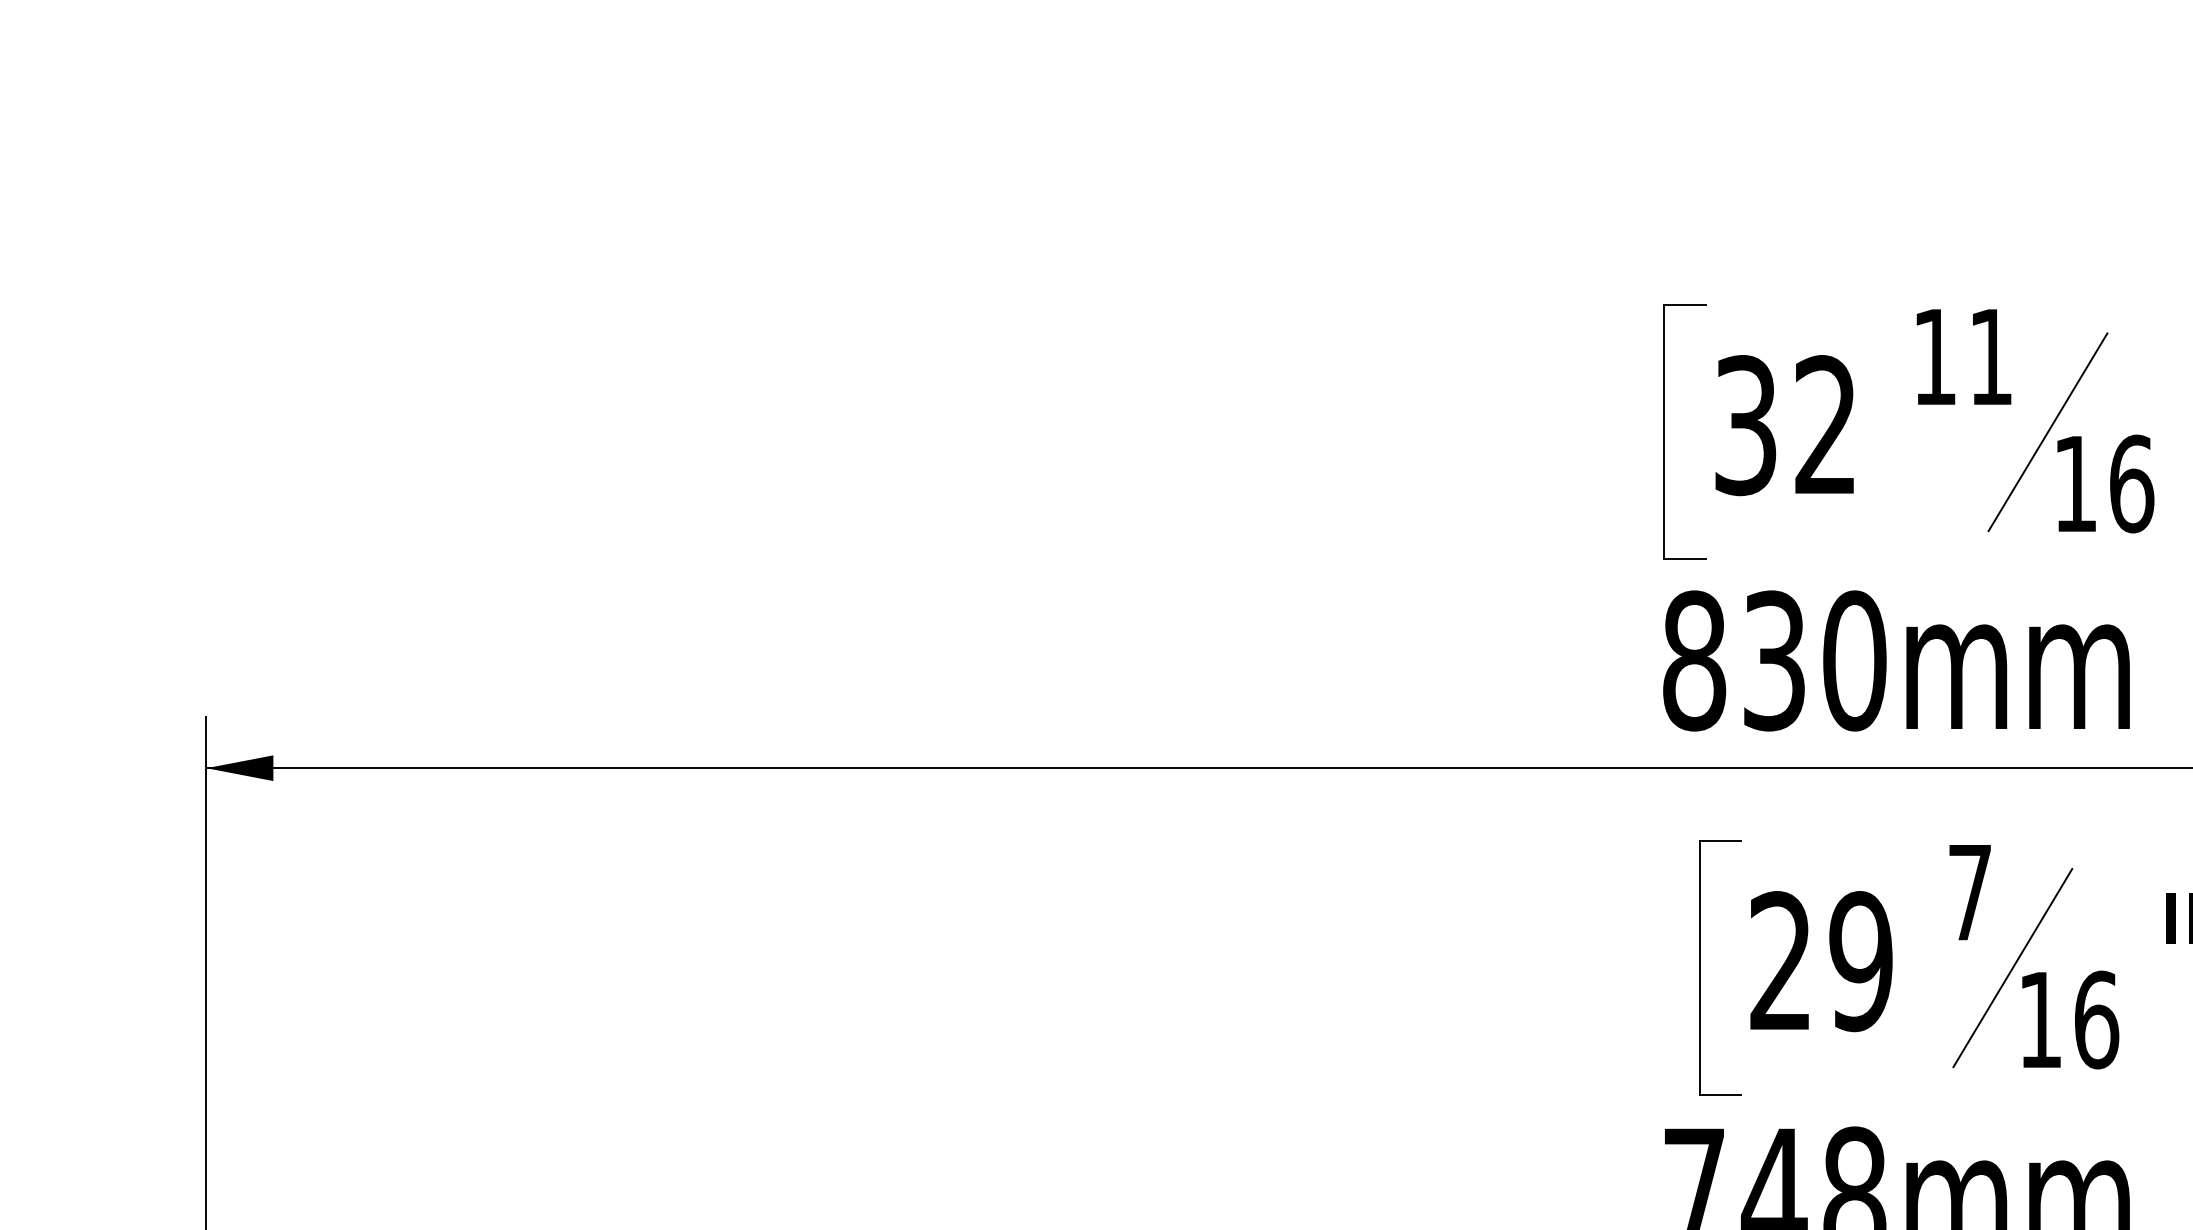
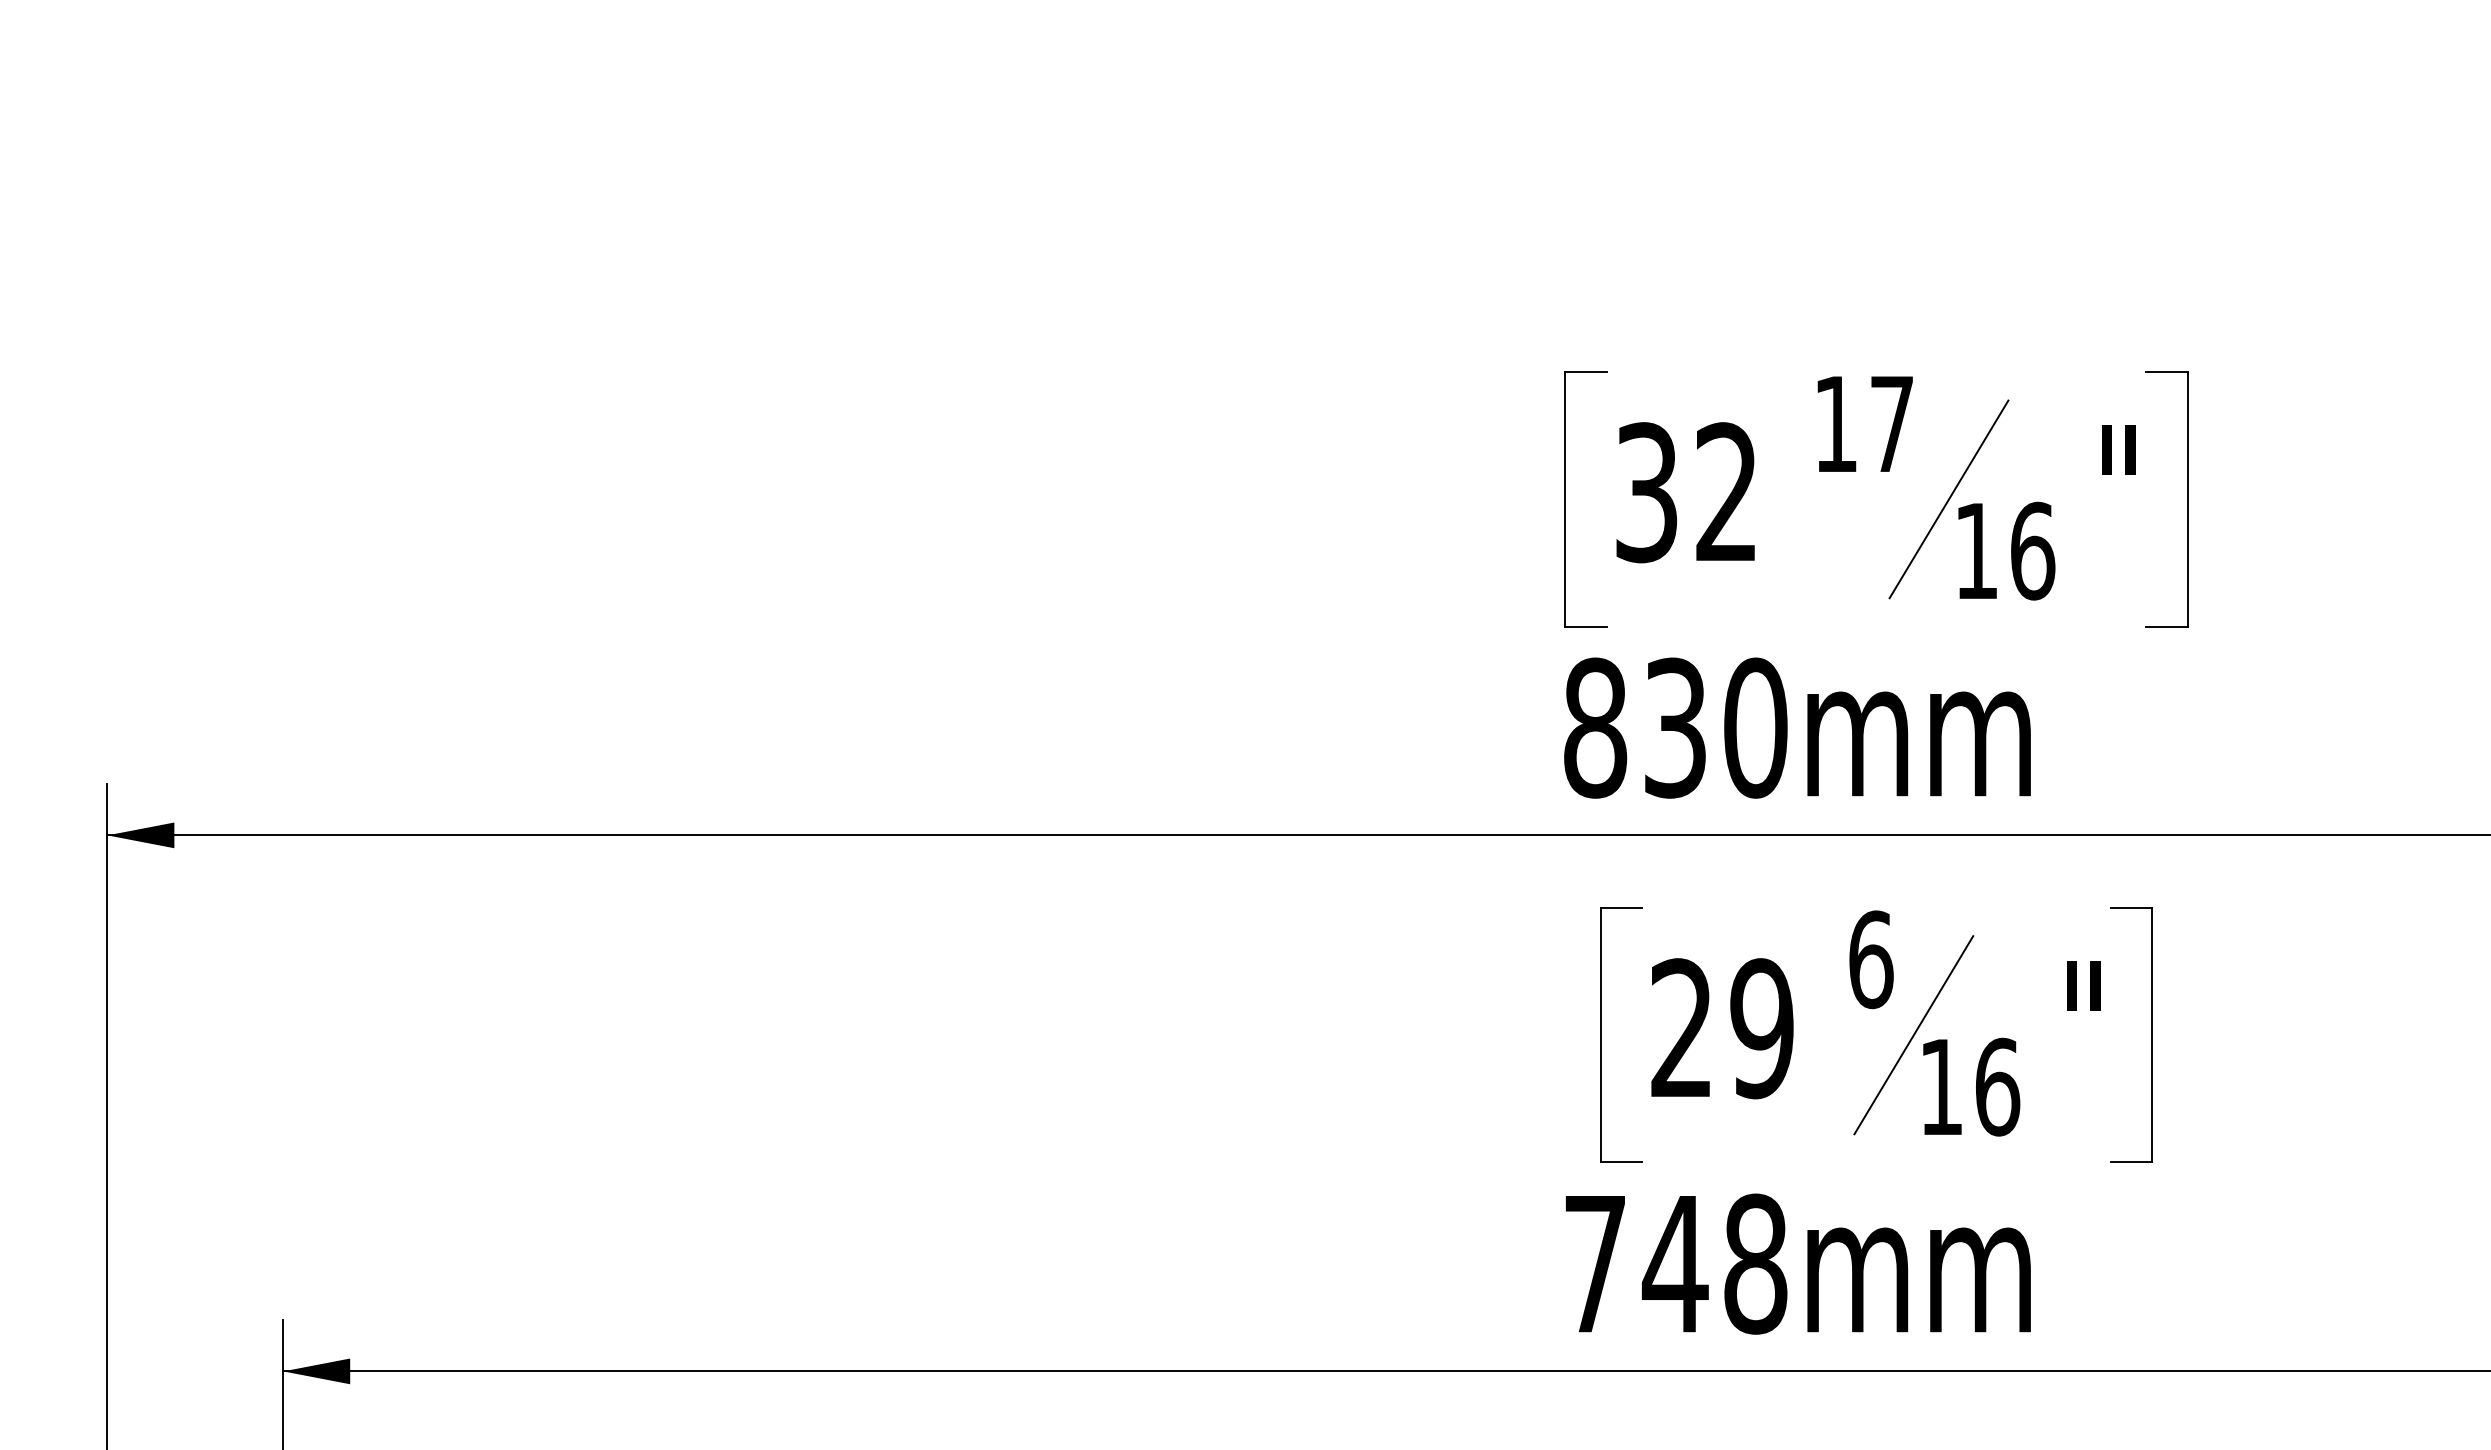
text: (1990, 356) -> (1891, 423), 11 -> 17
text: (1970, 892) -> (1871, 959), 7 -> 6

